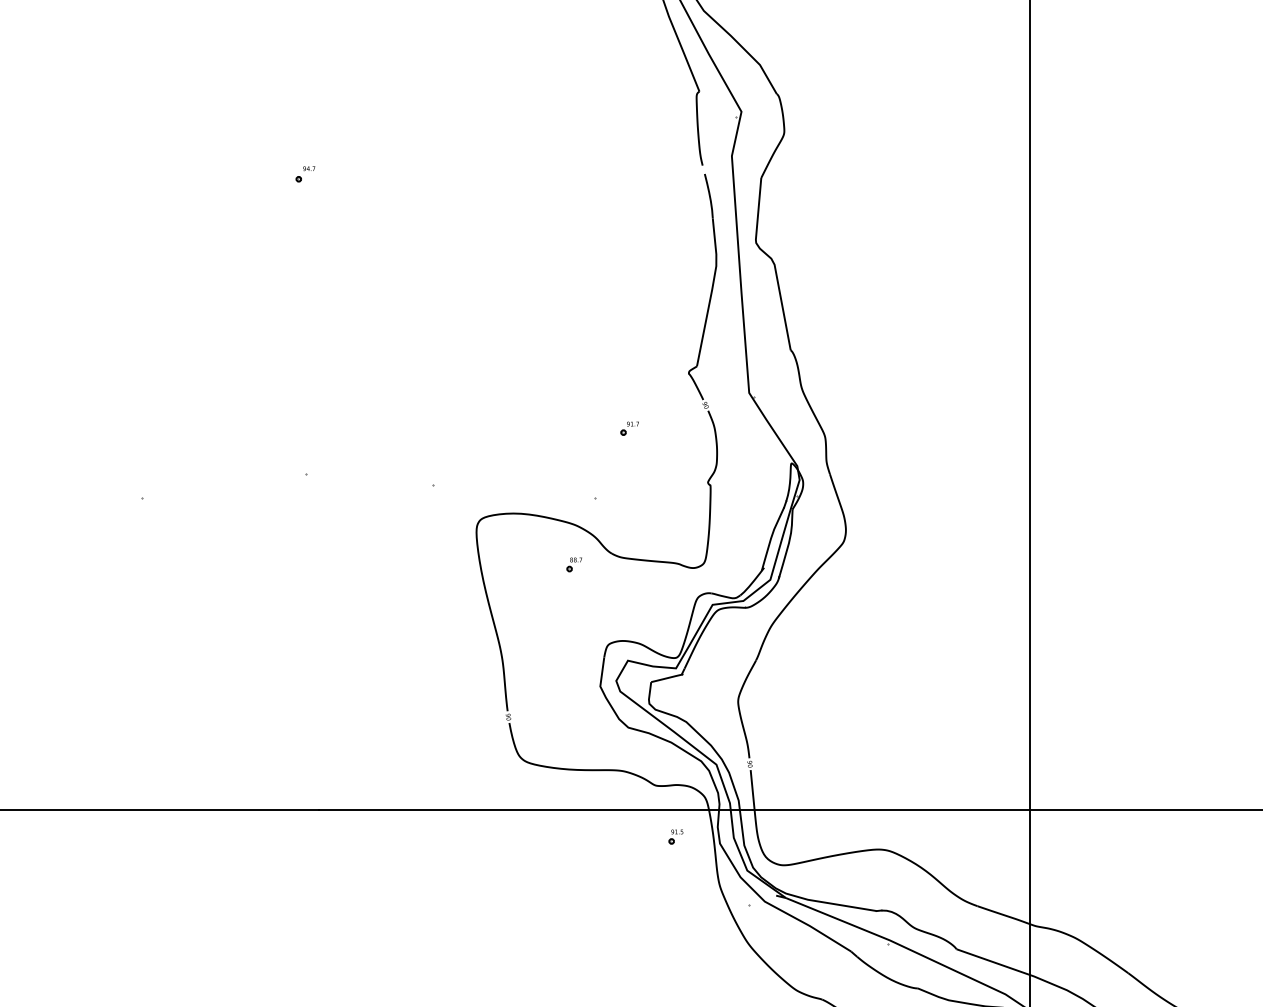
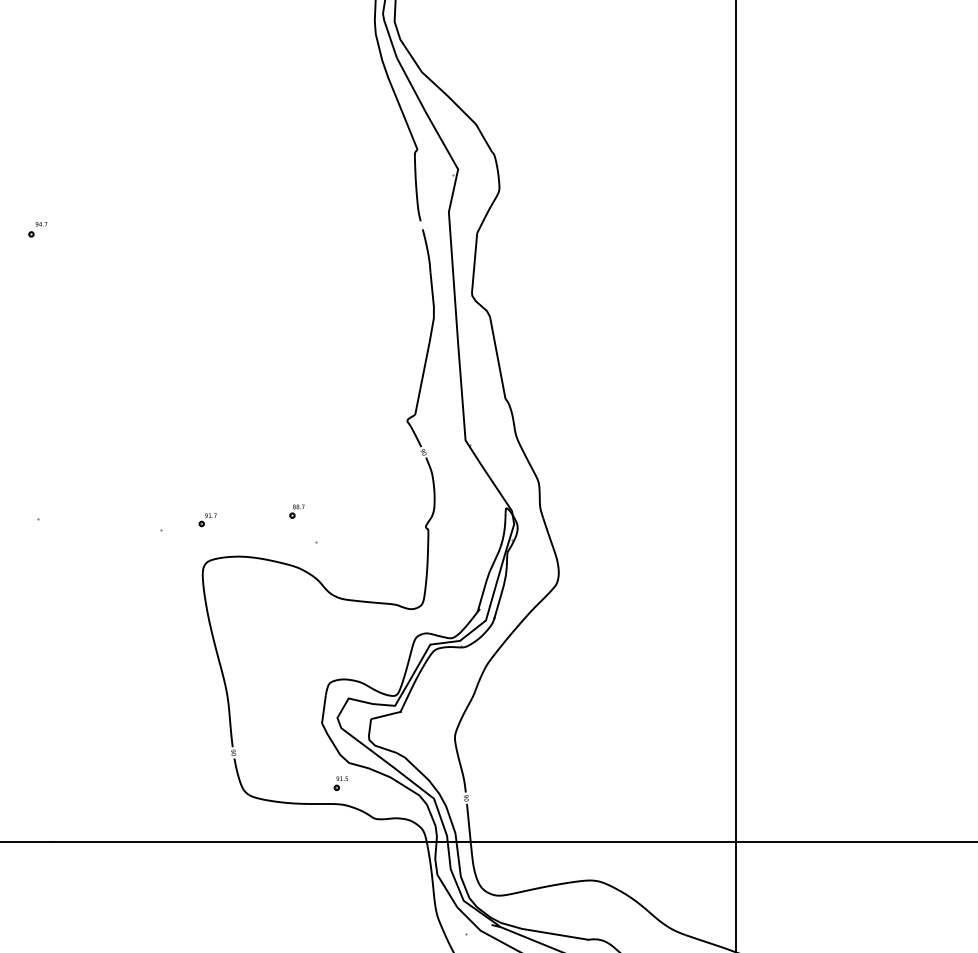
part: (629, 428) -> (207, 519), moved
part: (573, 564) -> (296, 511), moved
part: (675, 836) -> (340, 783), moved

